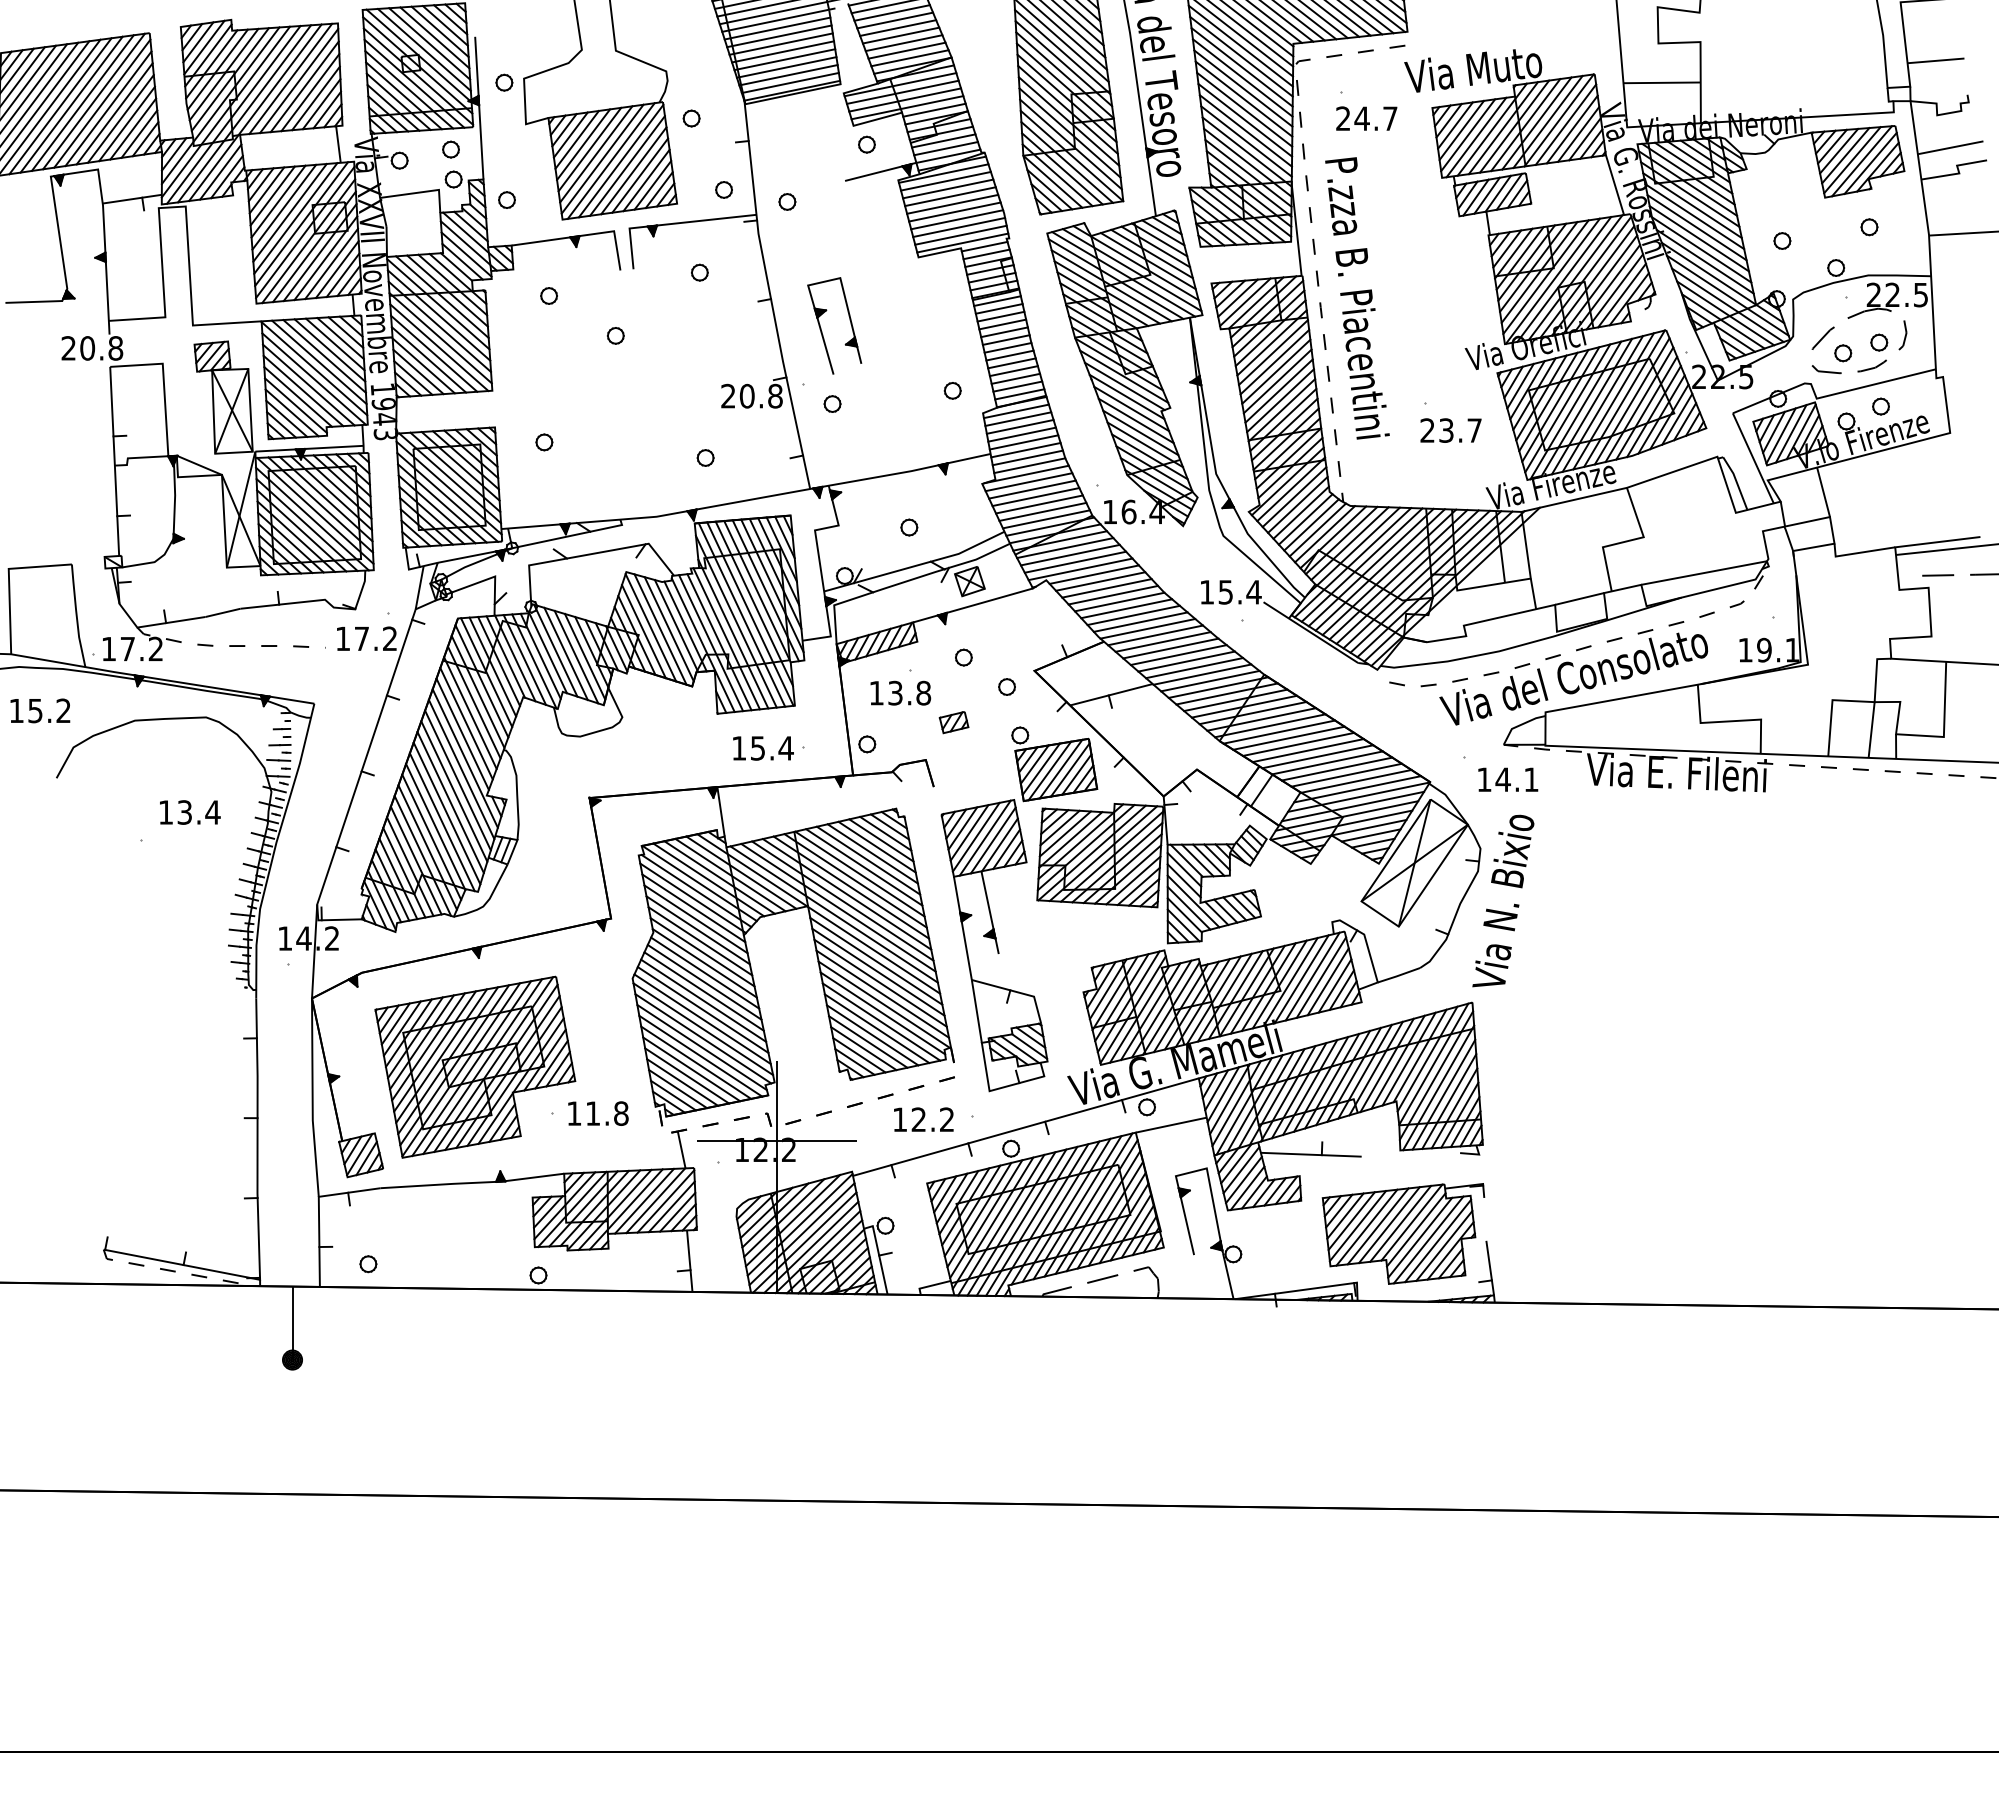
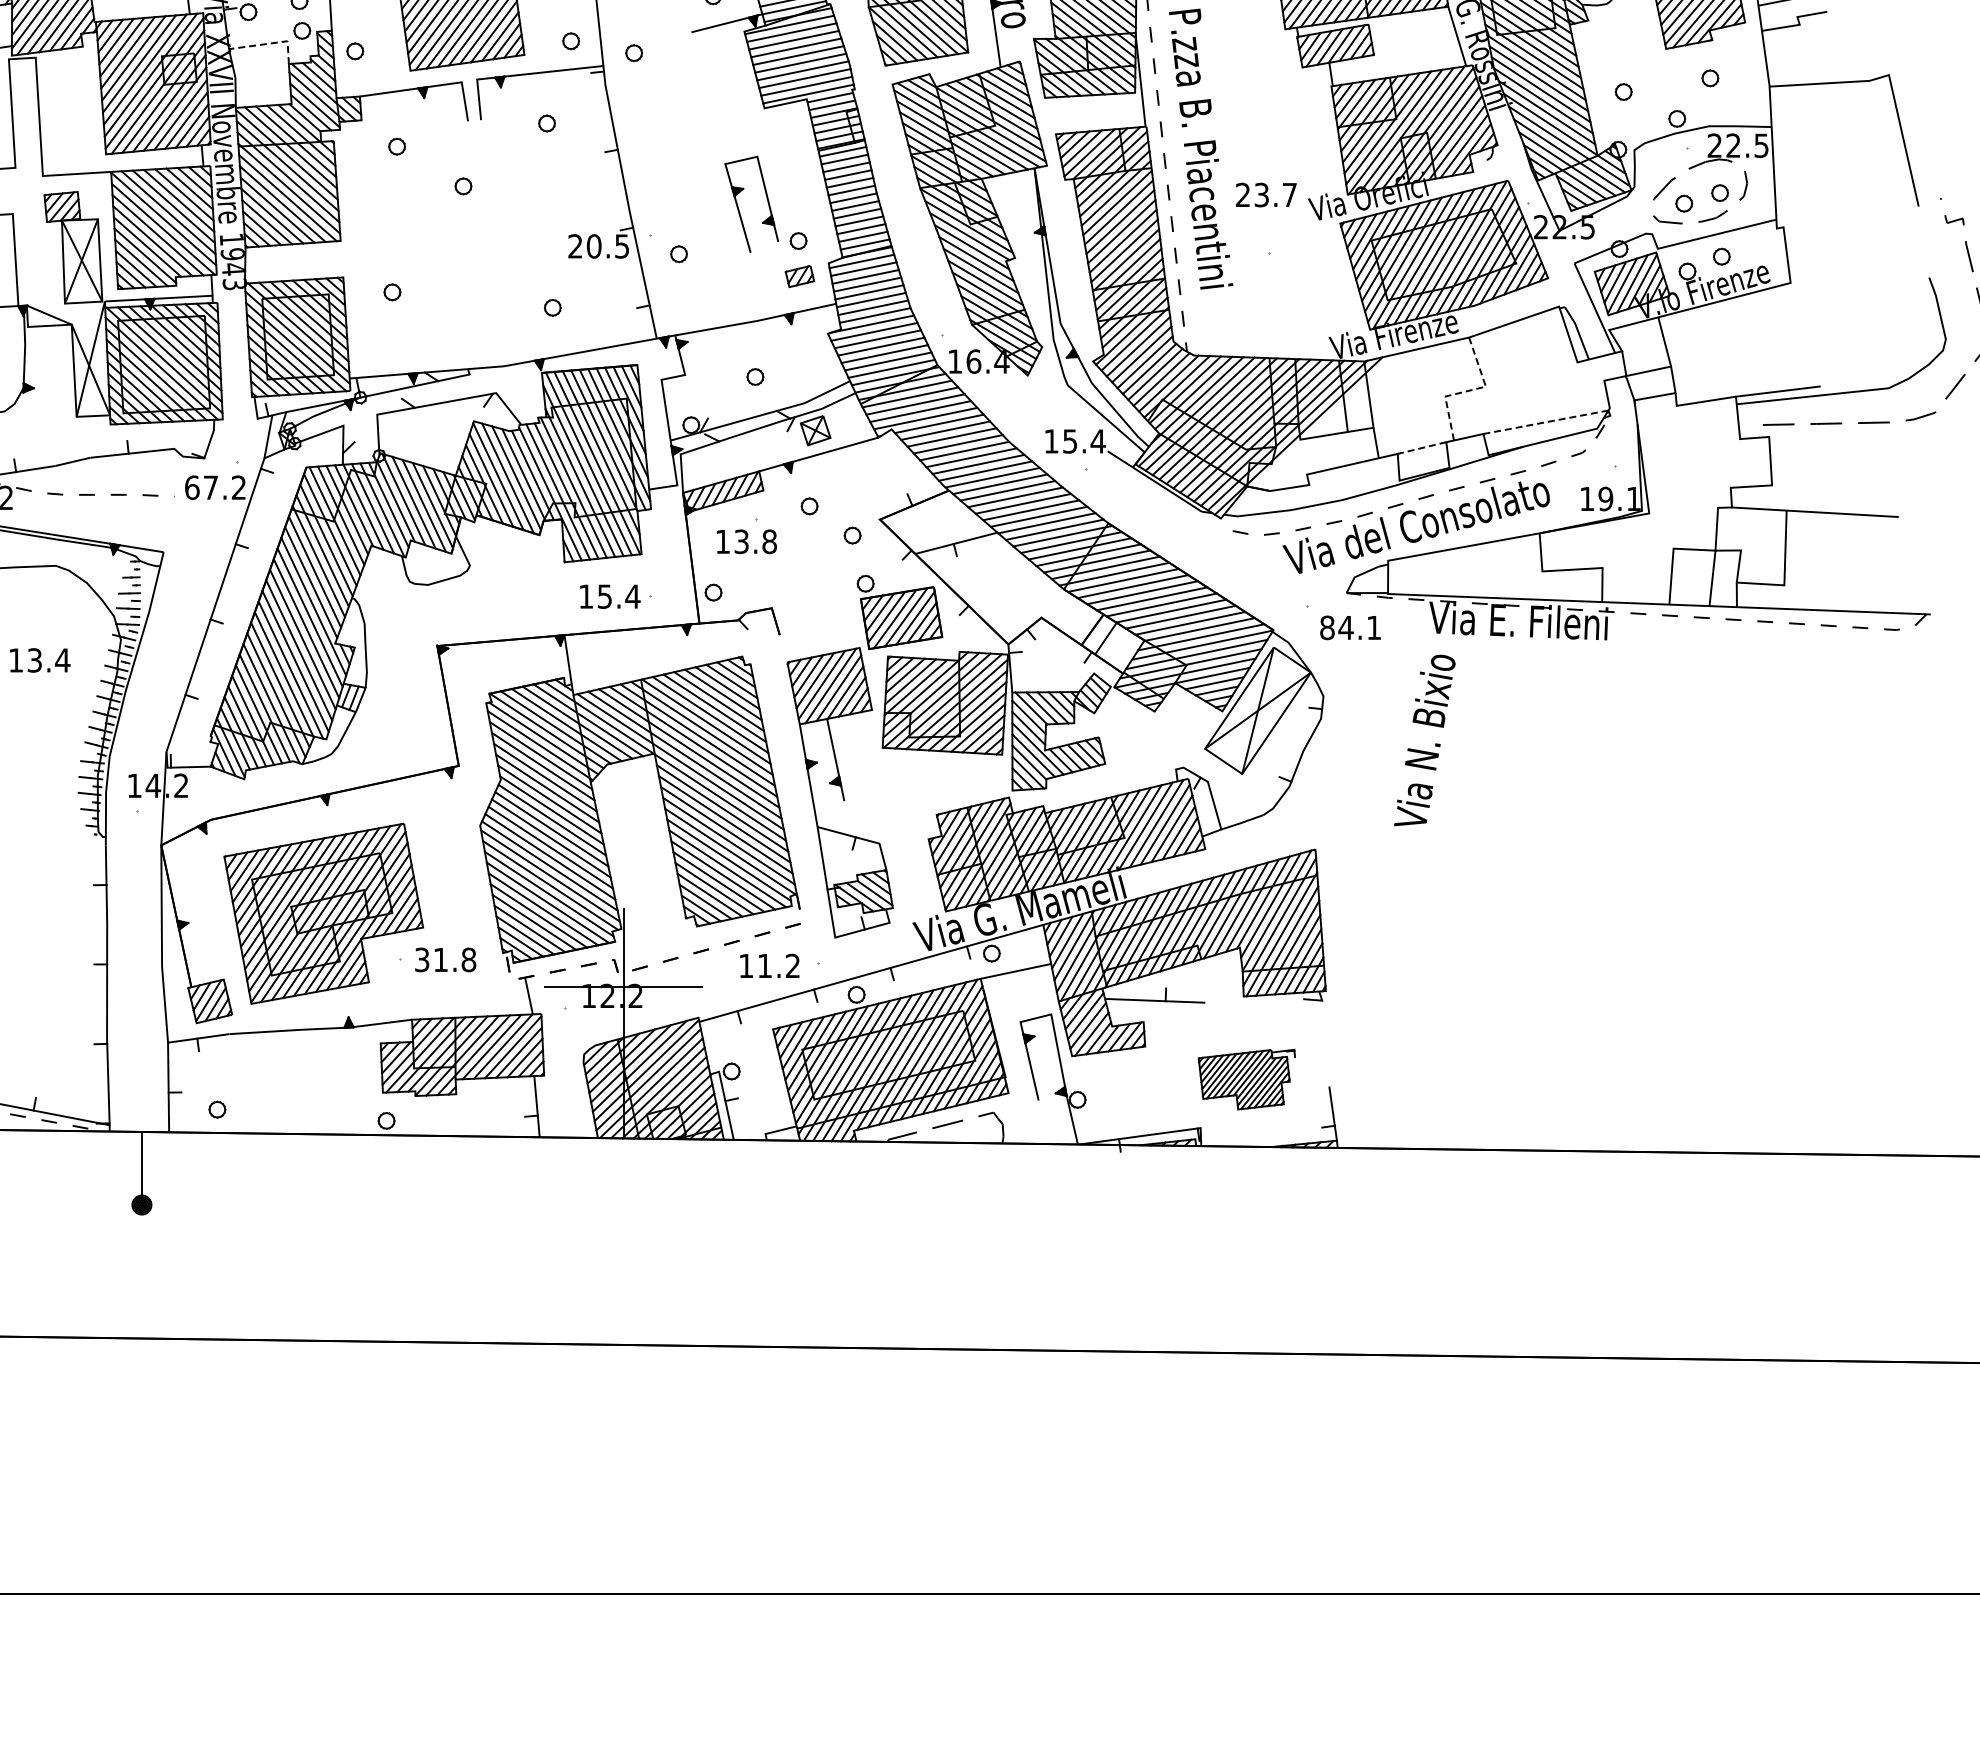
line: (421, 192) -> (270, 43), solid -> dashed
part: (821, 327) -> (738, 205), moved
text: (775, 395) -> (622, 245), 20.8 -> 20.5
text: (1450, 430) -> (1265, 194), moved
line: (1626, 541) -> (1468, 390), solid -> dashed
line: (1704, 573) -> (1546, 422), solid -> dashed
line: (1579, 599) -> (1421, 448), solid -> dashed
text: (342, 638) -> (191, 487), 17.2 -> 67.2
part: (953, 722) -> (799, 276), moved
text: (1484, 779) -> (1327, 627), 14.1 -> 84.1
text: (1503, 900) -> (1424, 739), moved
text: (574, 1113) -> (422, 959), 11.8 -> 31.8
text: (918, 1119) -> (764, 965), 12.2 -> 11.2
part: (1403, 1233) -> (1246, 1079), size x0.6

